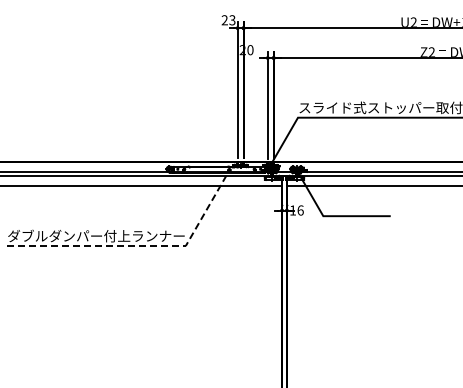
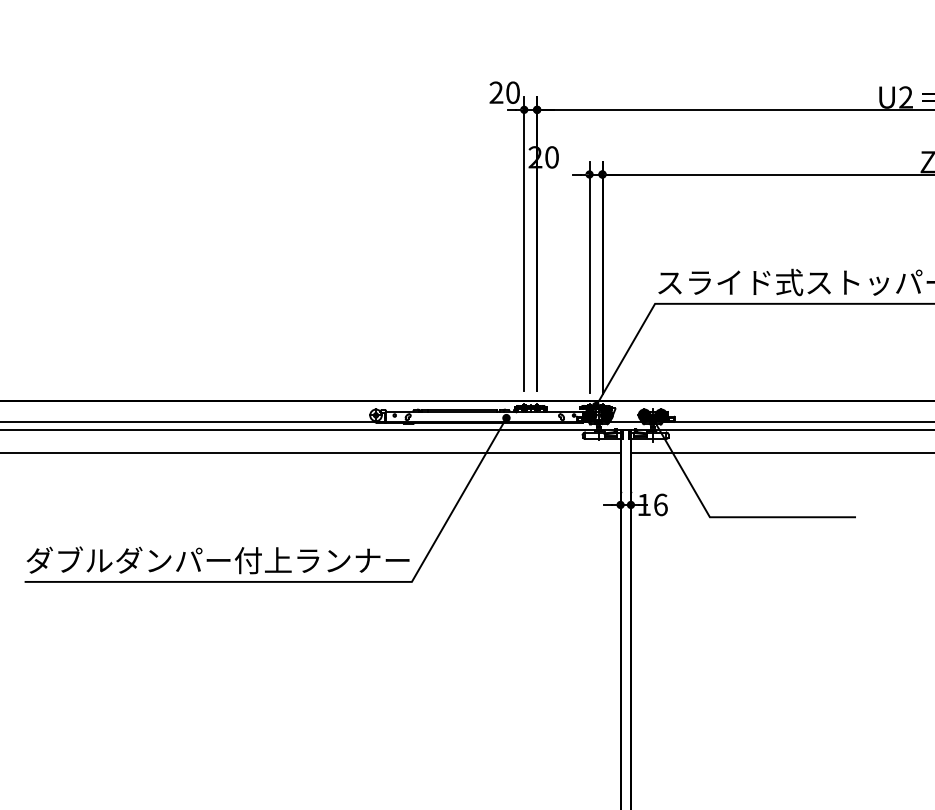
text: (232, 20) -> (513, 93), 23 -> 20
line: (140, 246) -> (313, 582), dashed -> solid

